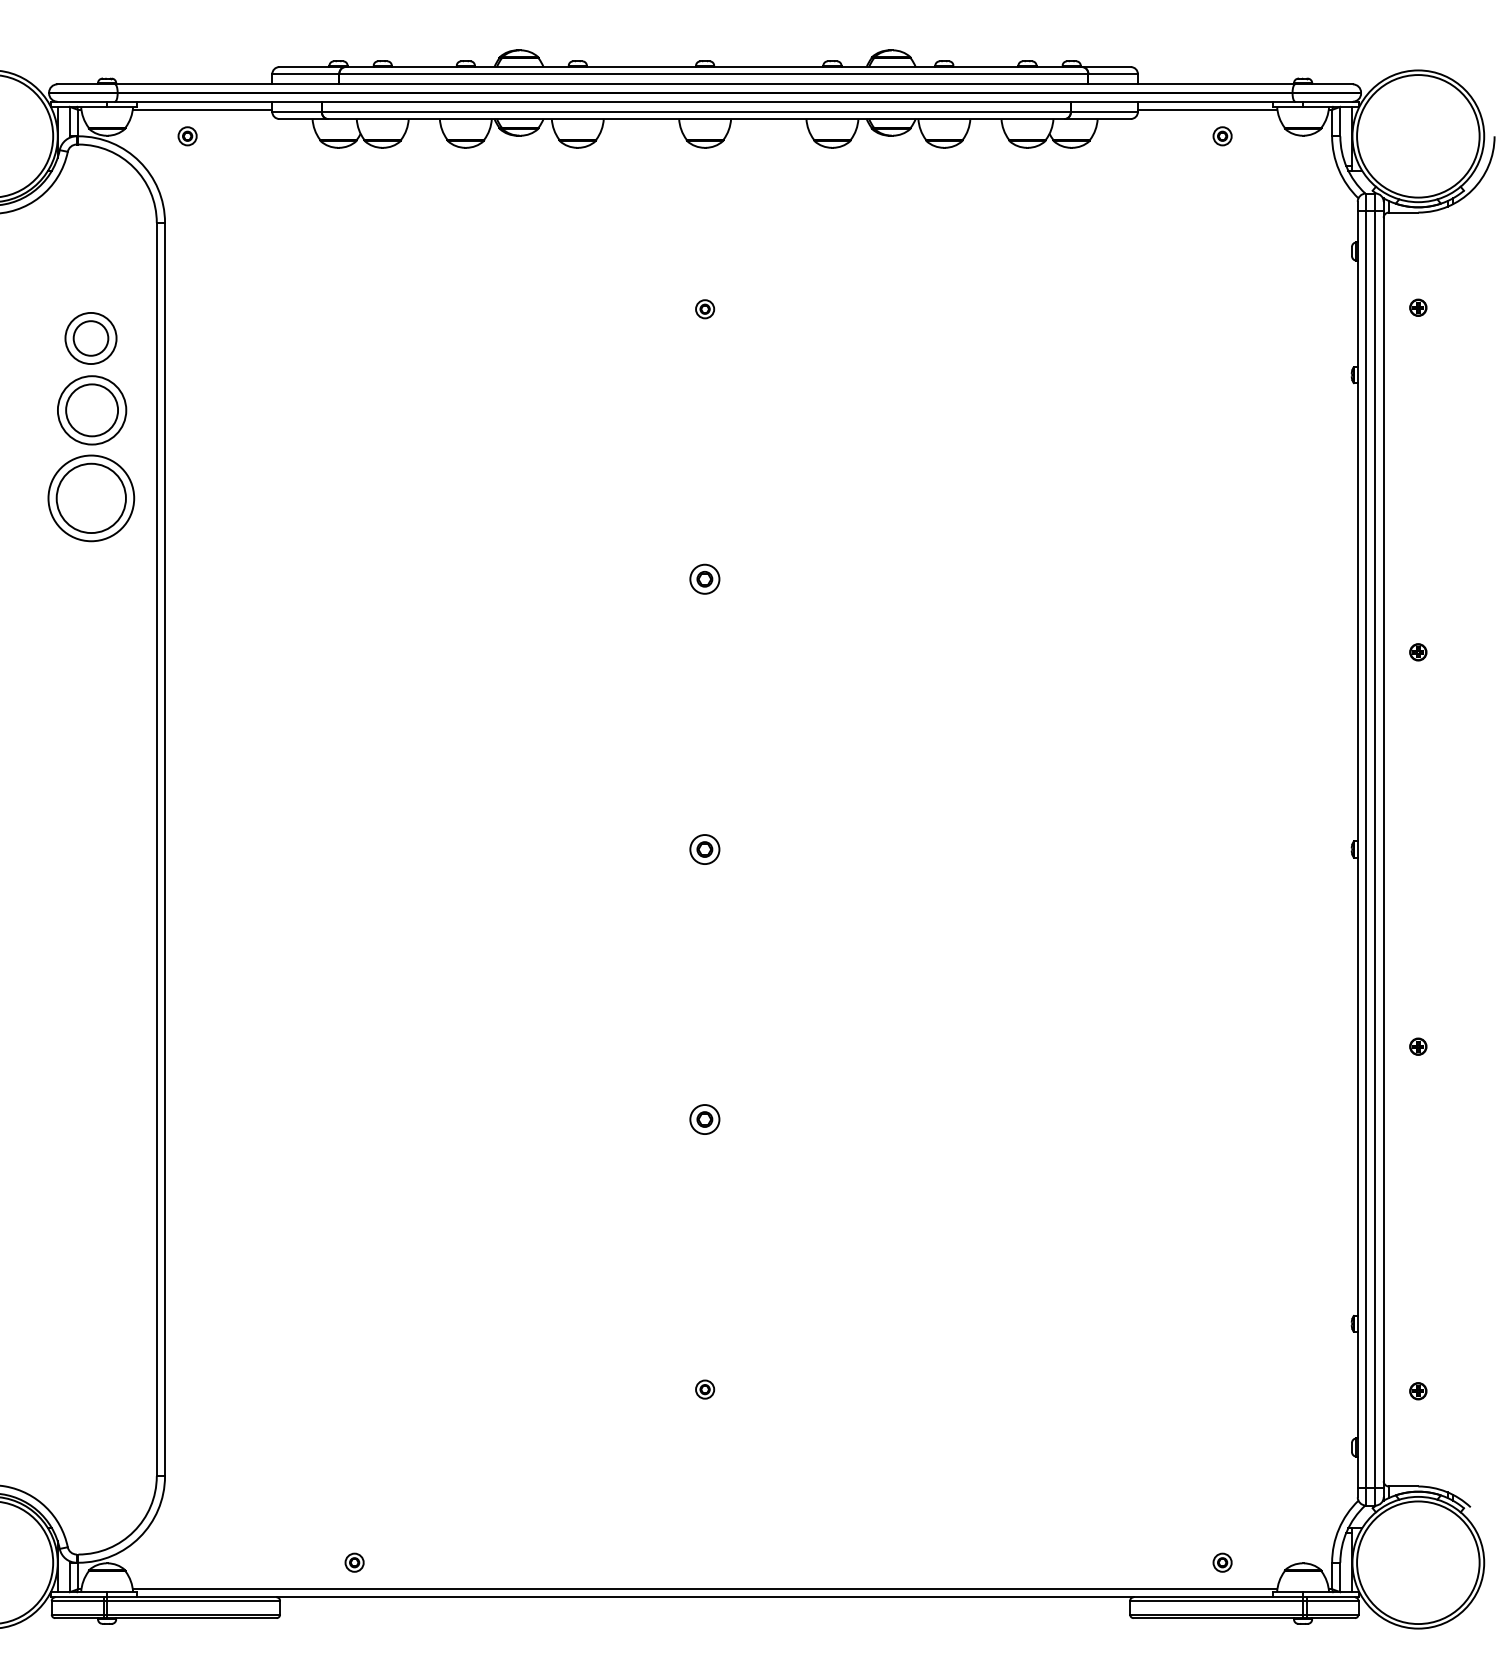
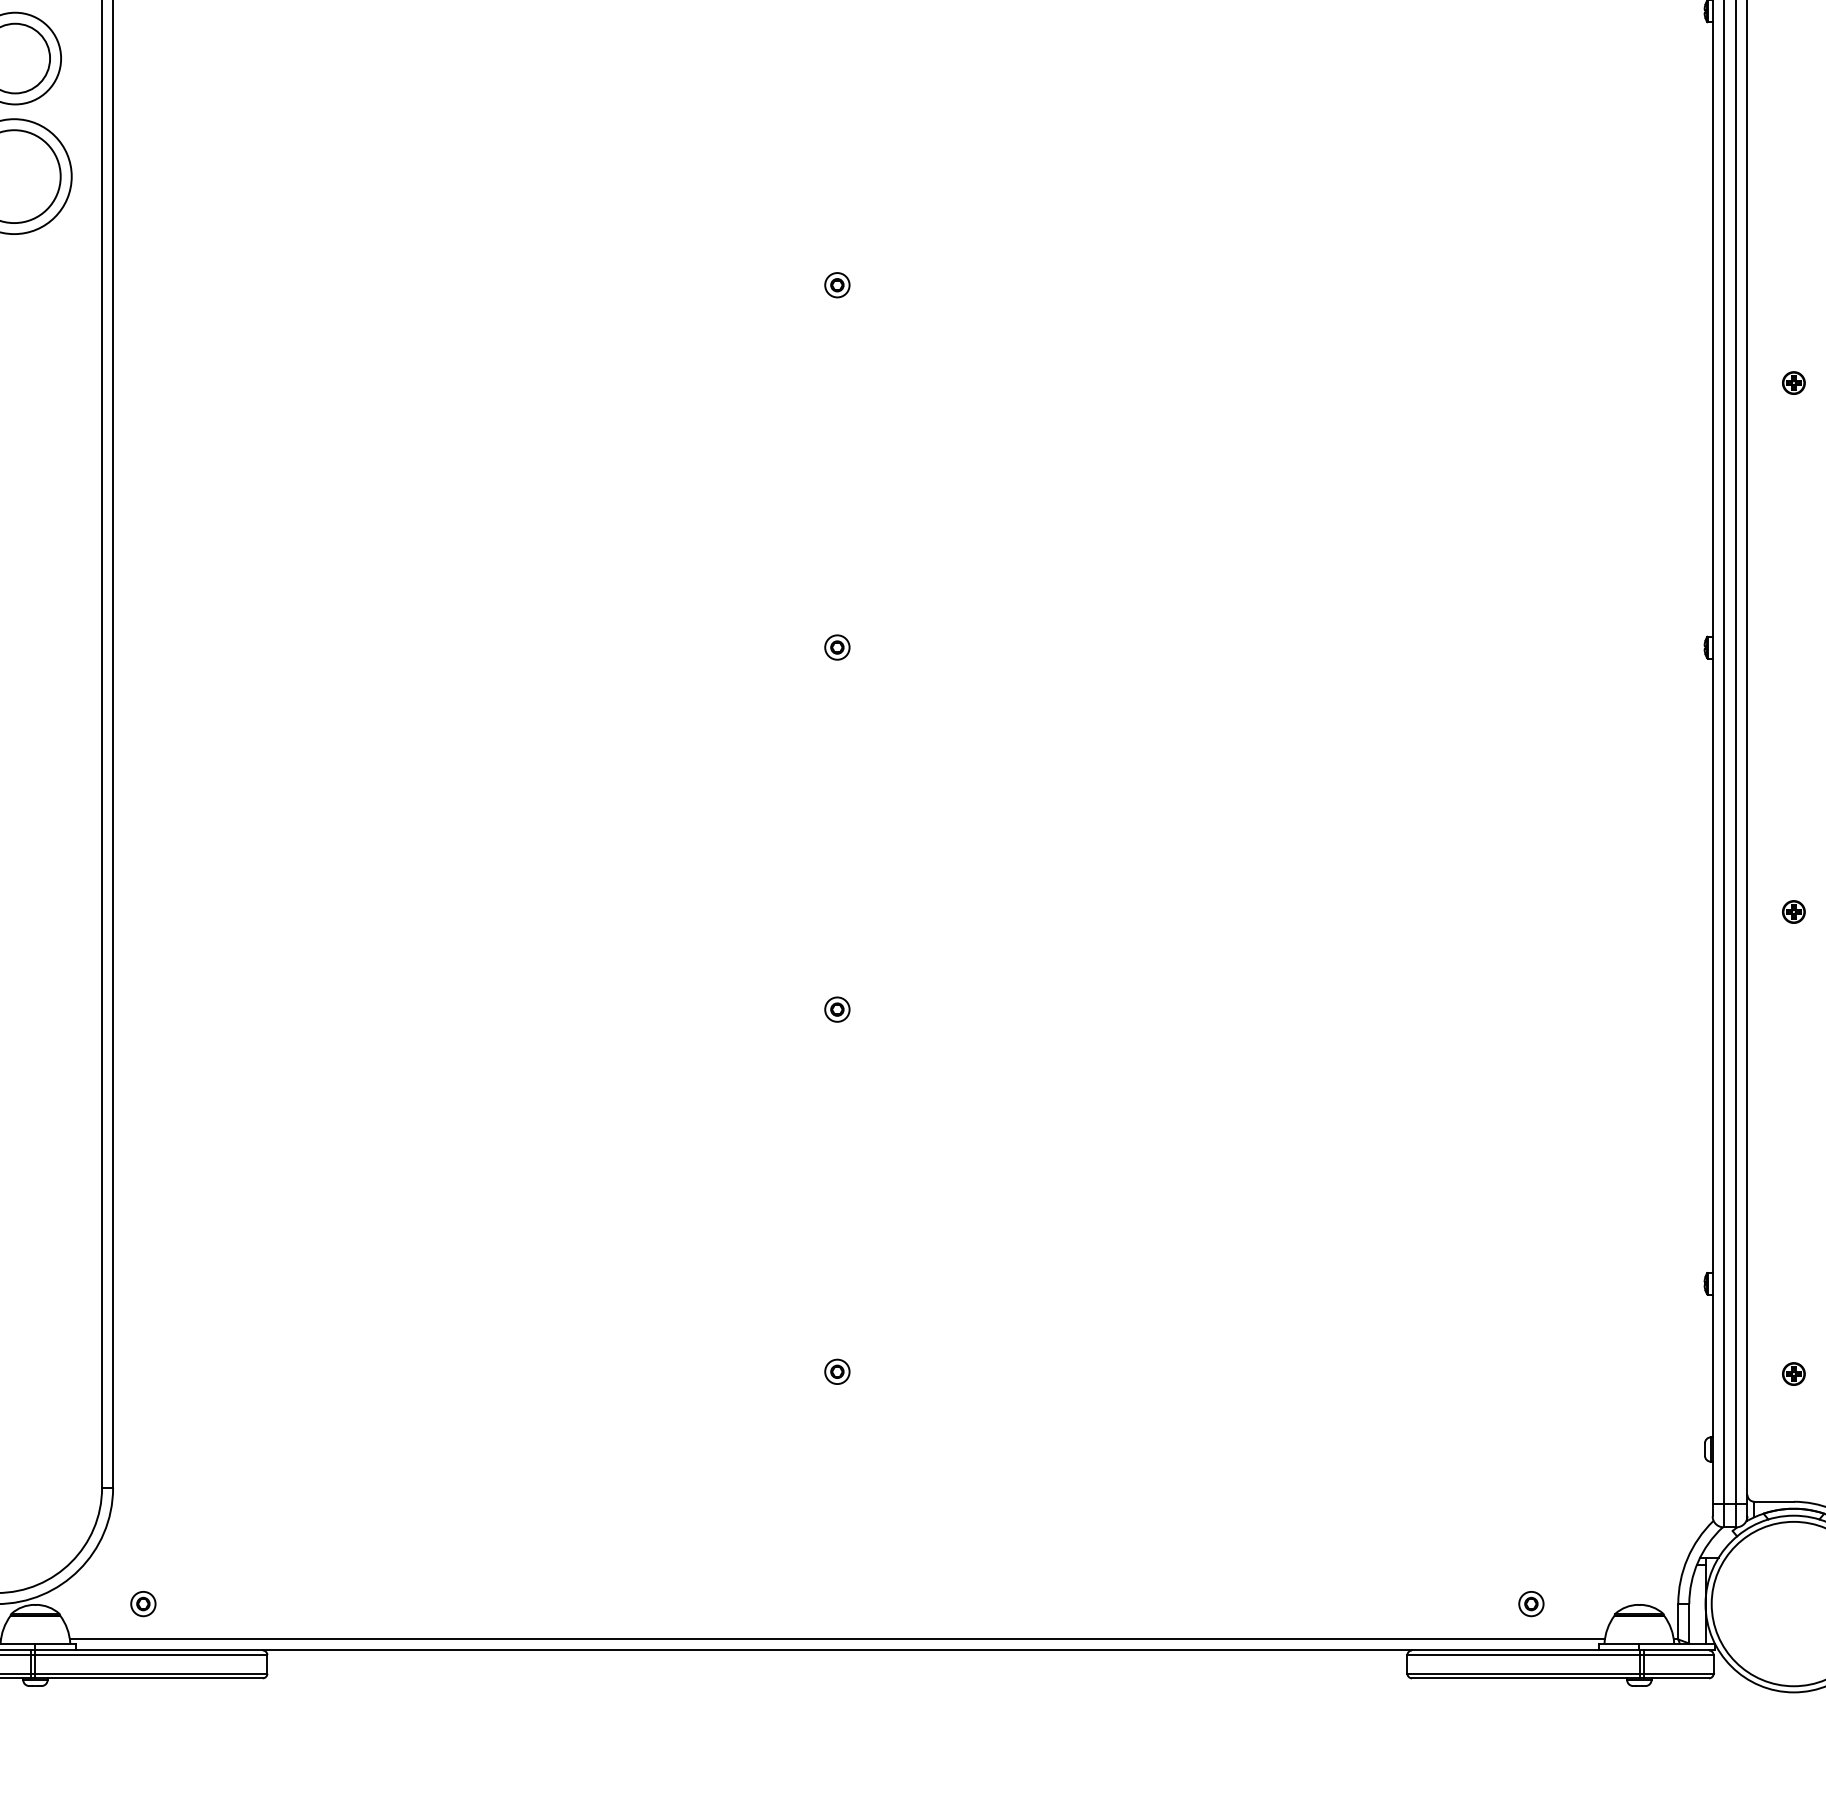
part: (705, 579) -> (837, 285), size x0.62
part: (705, 849) -> (837, 647), size x0.62
part: (705, 1119) -> (837, 1009), size x0.62
part: (354, 1562) -> (143, 1603), moved

